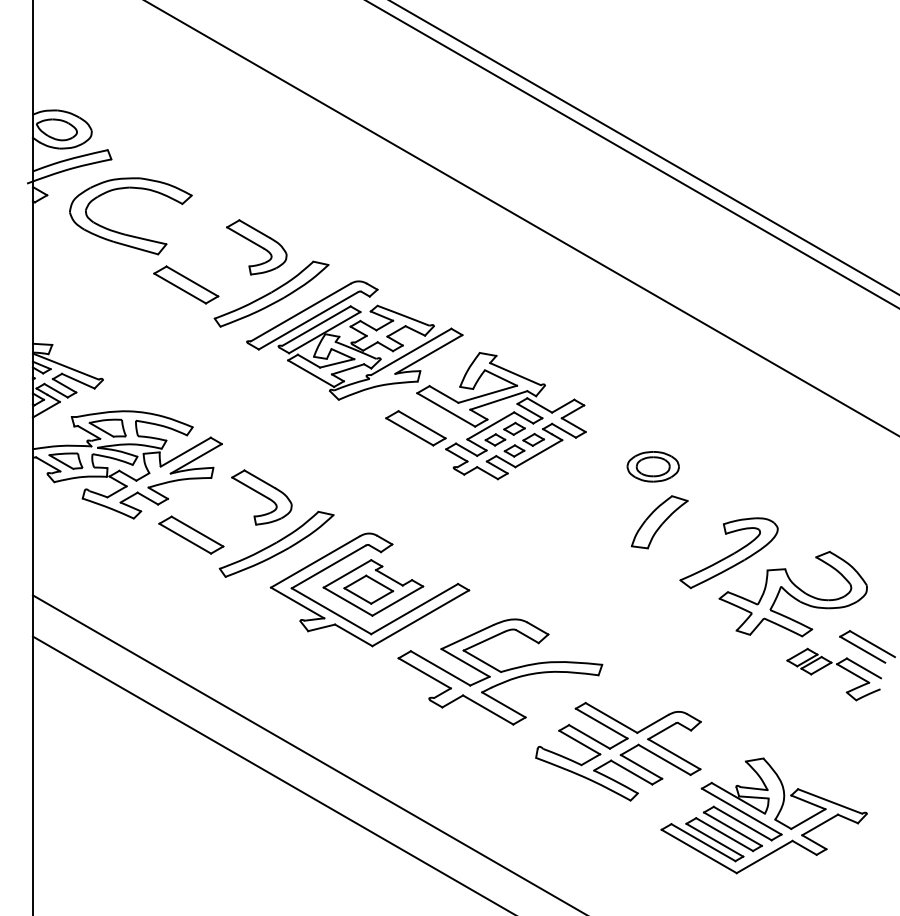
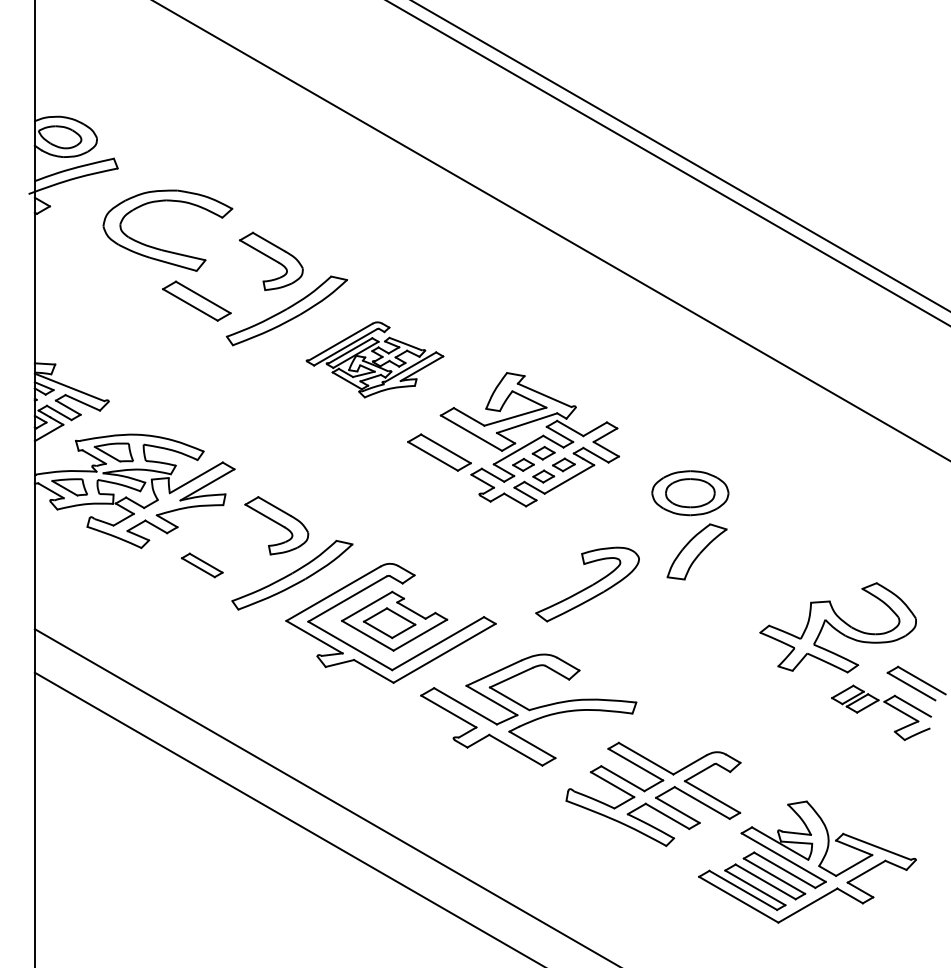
part: (125, 233) -> (162, 248), moved
part: (354, 340) -> (374, 359), size x0.6
part: (652, 466) -> (689, 492), size x1.4
part: (191, 534) -> (202, 564), size x0.6
part: (728, 553) -> (586, 584), moved

